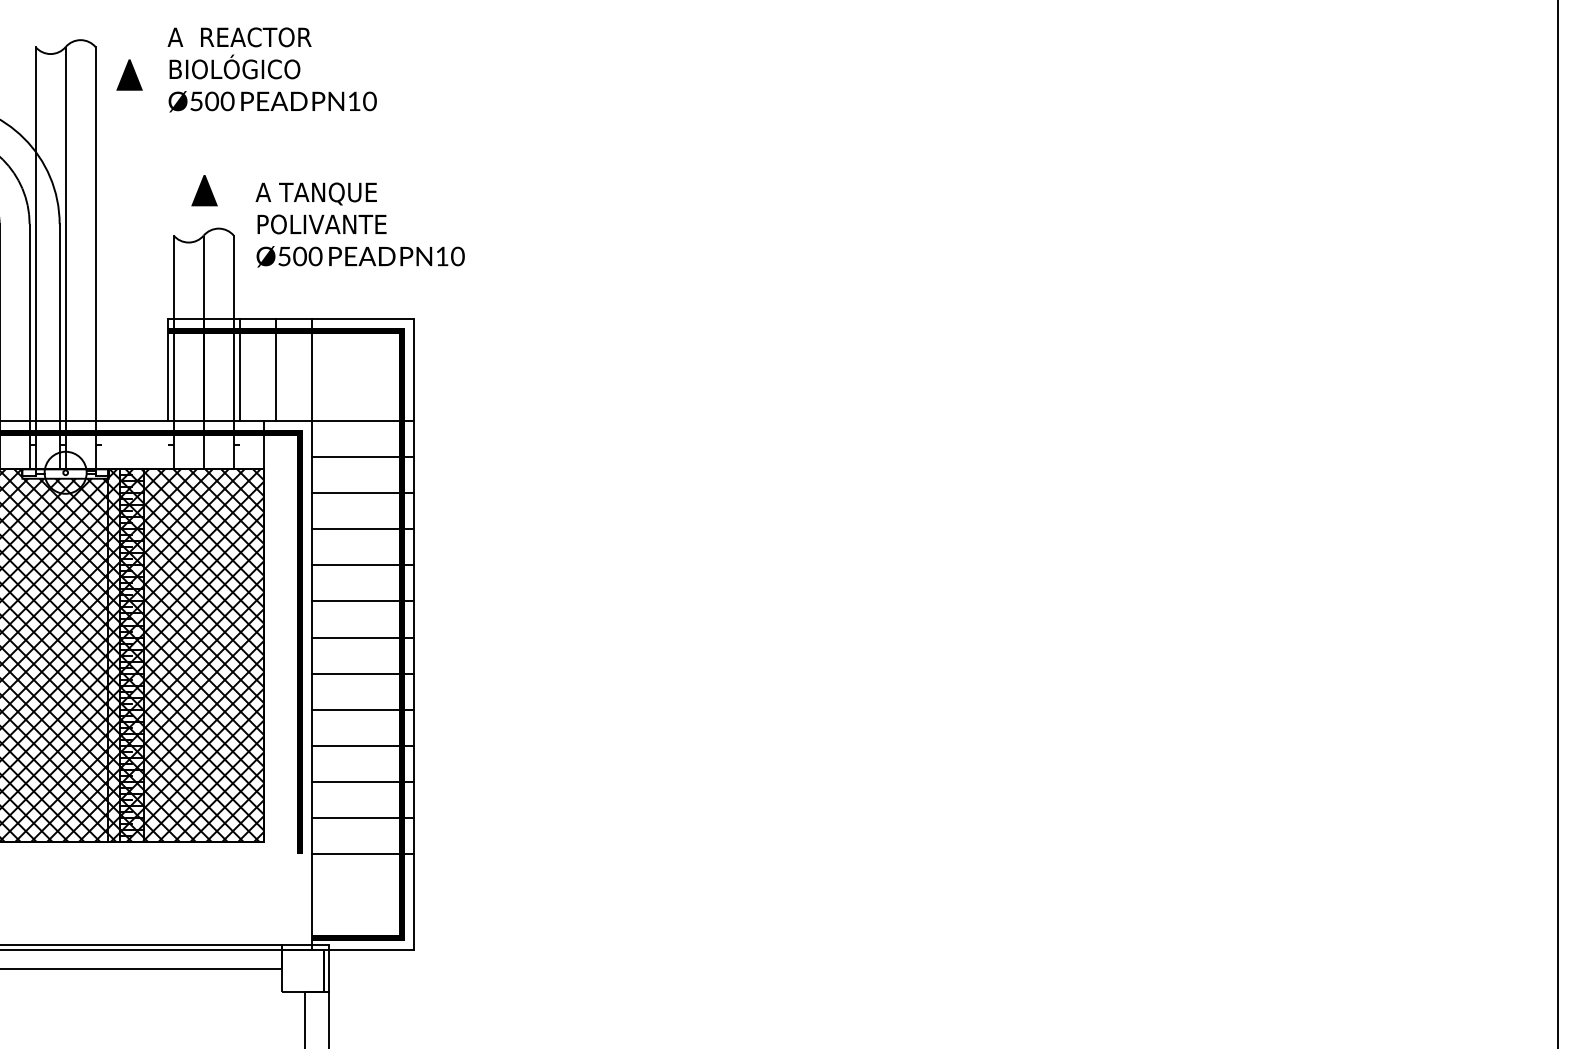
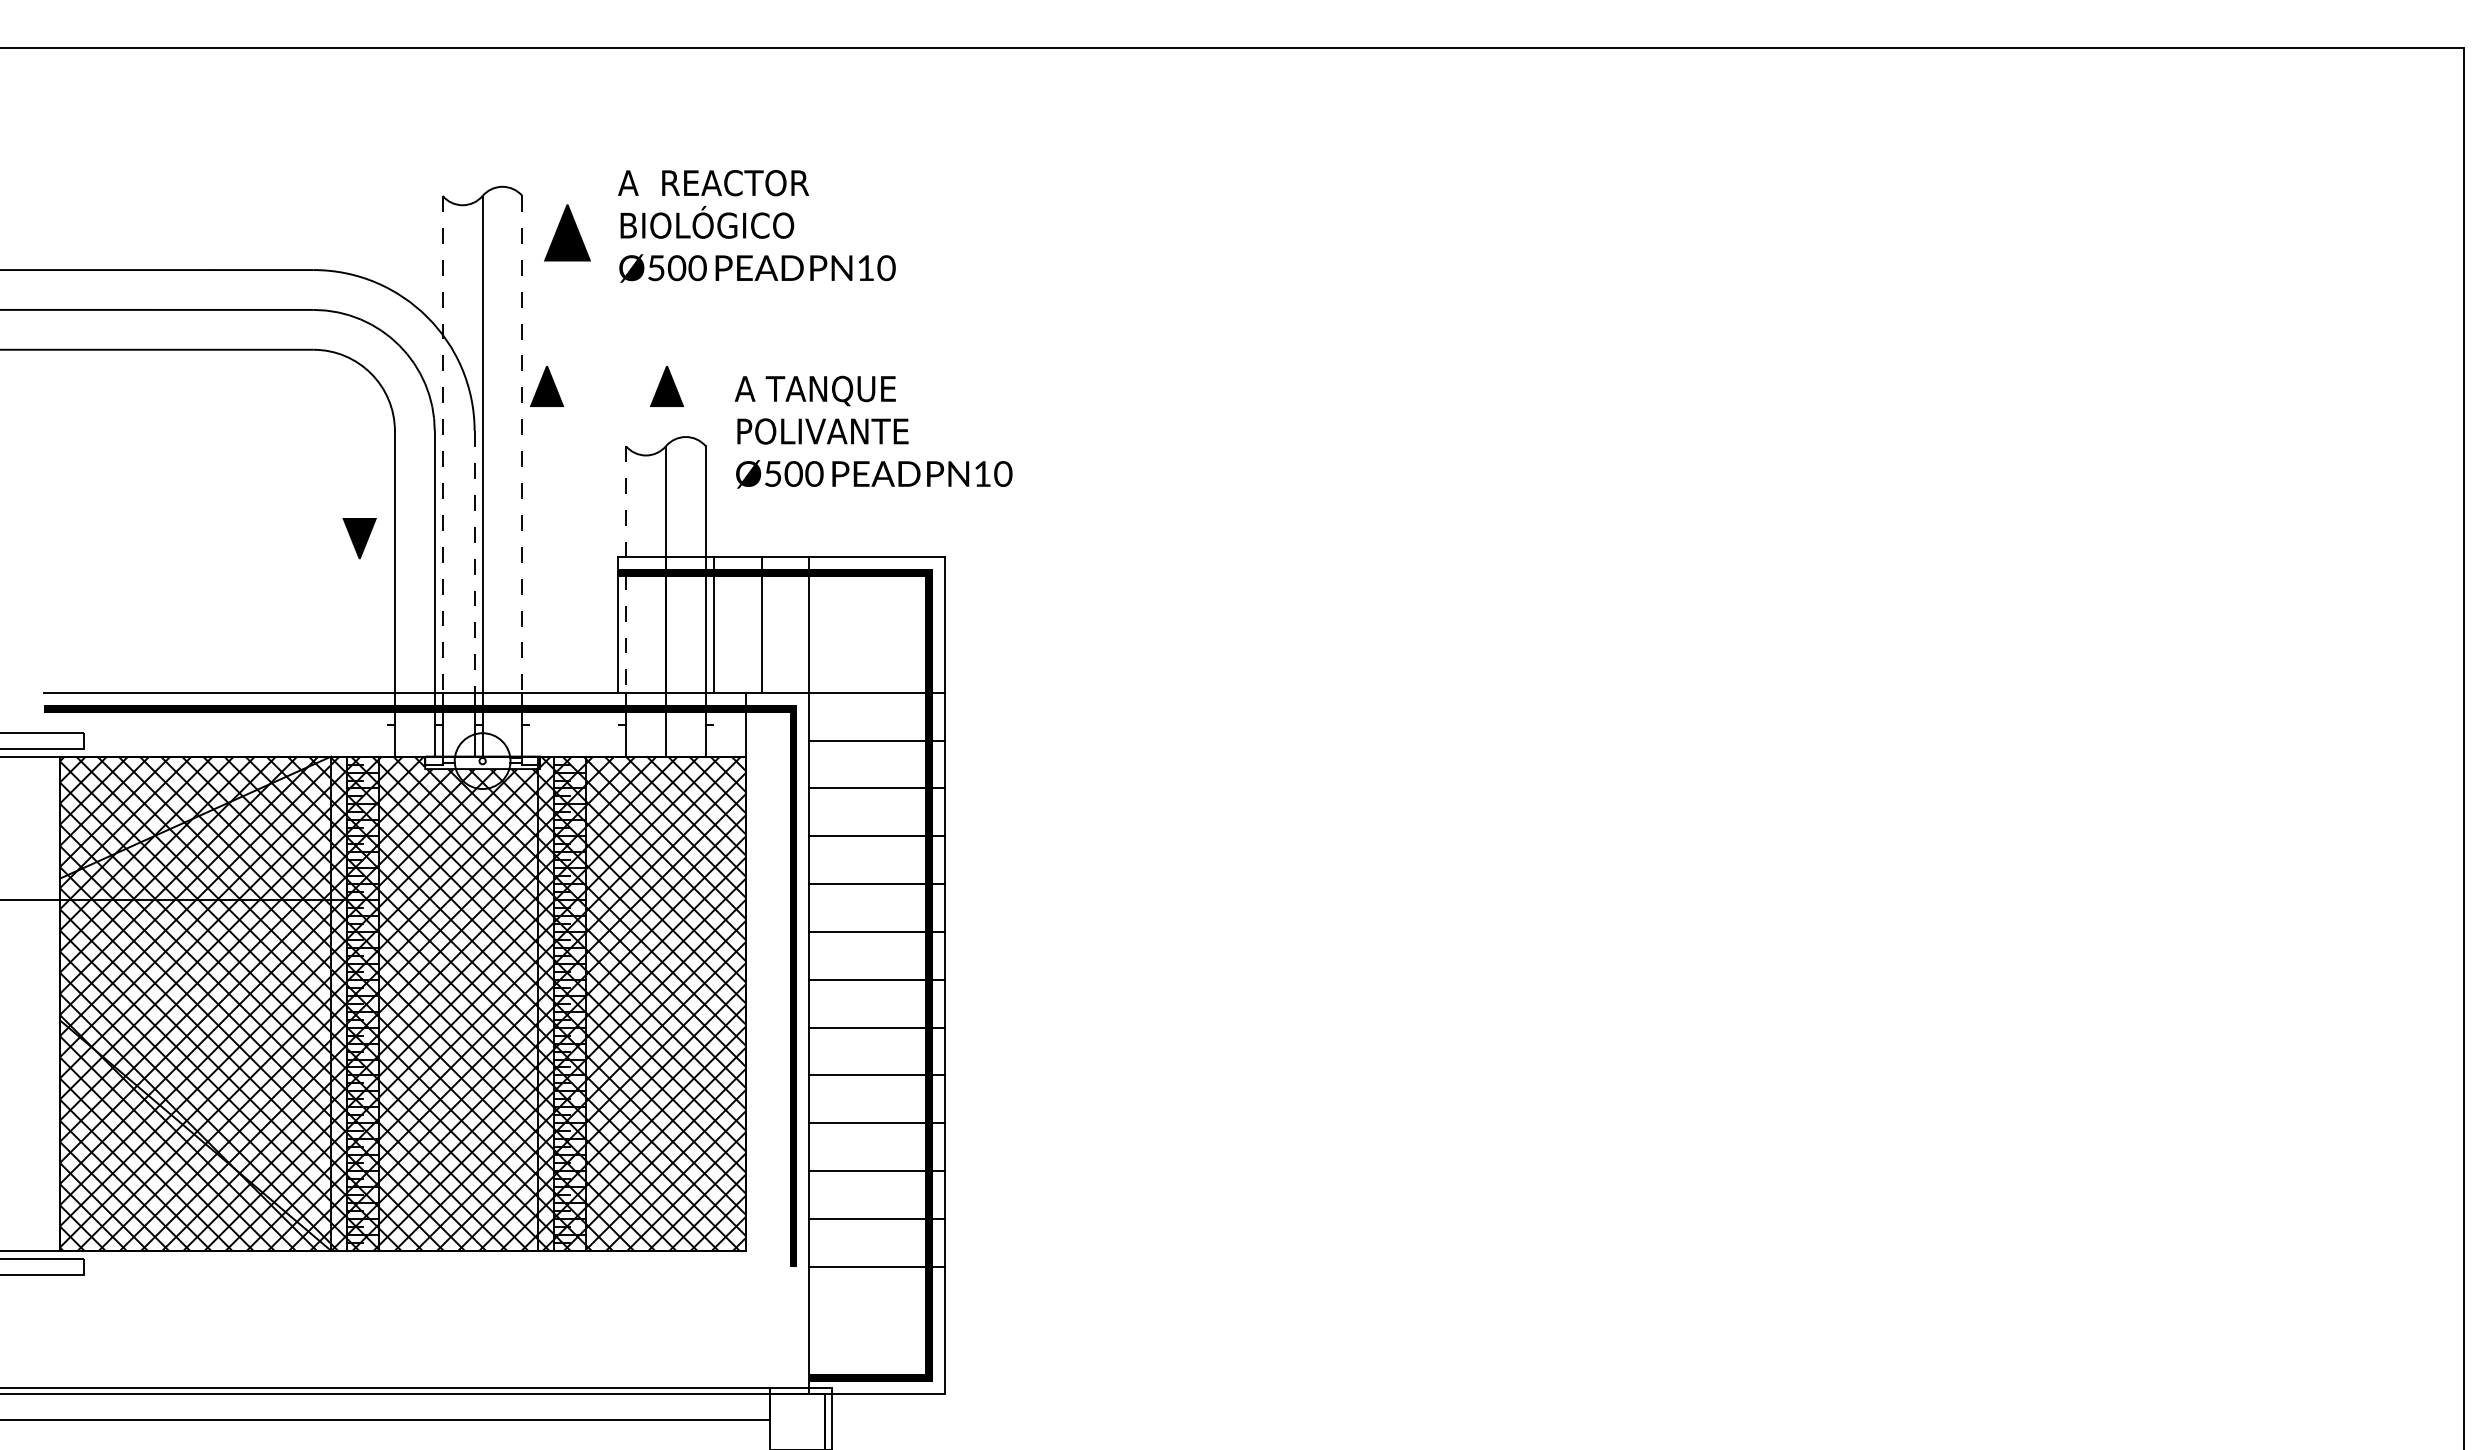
part: (129, 74) -> (567, 232), size x1.4
part: (114, 190) -> (547, 386), added
line: (35, 234) -> (442, 444), solid -> dashed
line: (95, 234) -> (522, 444), solid -> dashed
line: (59, 322) -> (474, 561), solid -> dashed
line: (174, 329) -> (626, 570), solid -> dashed

